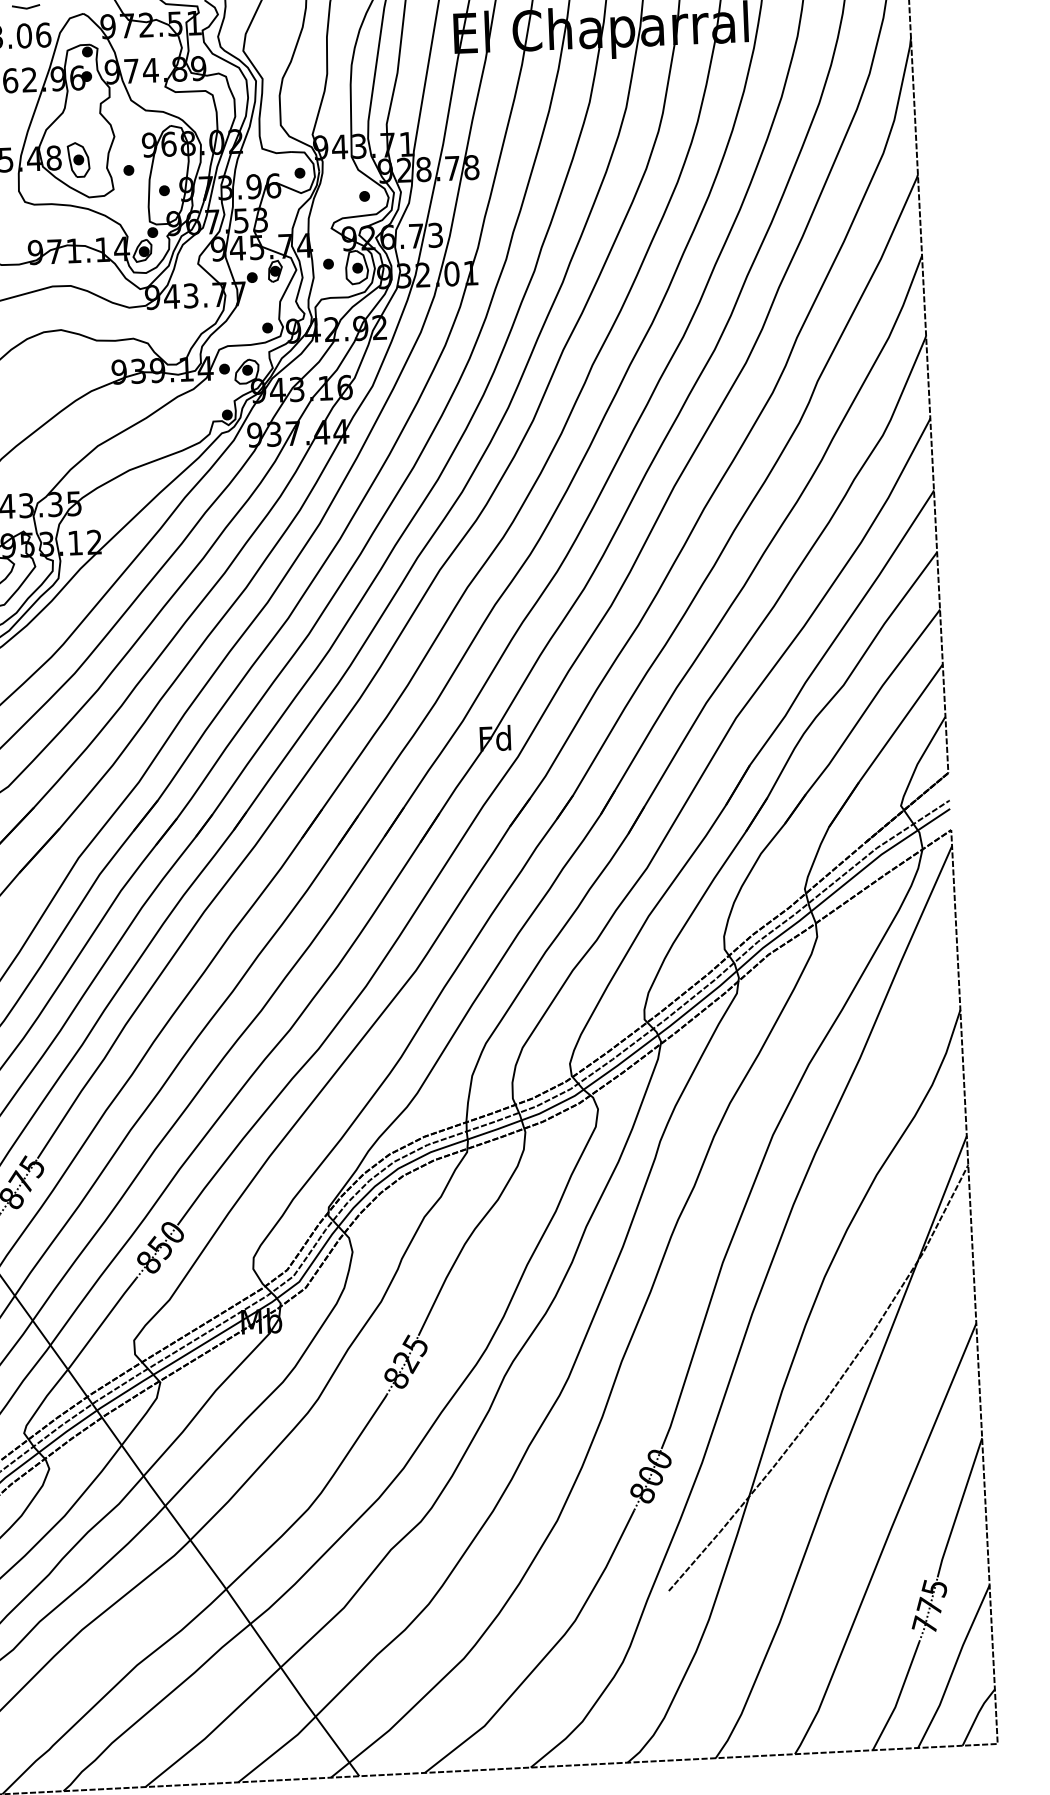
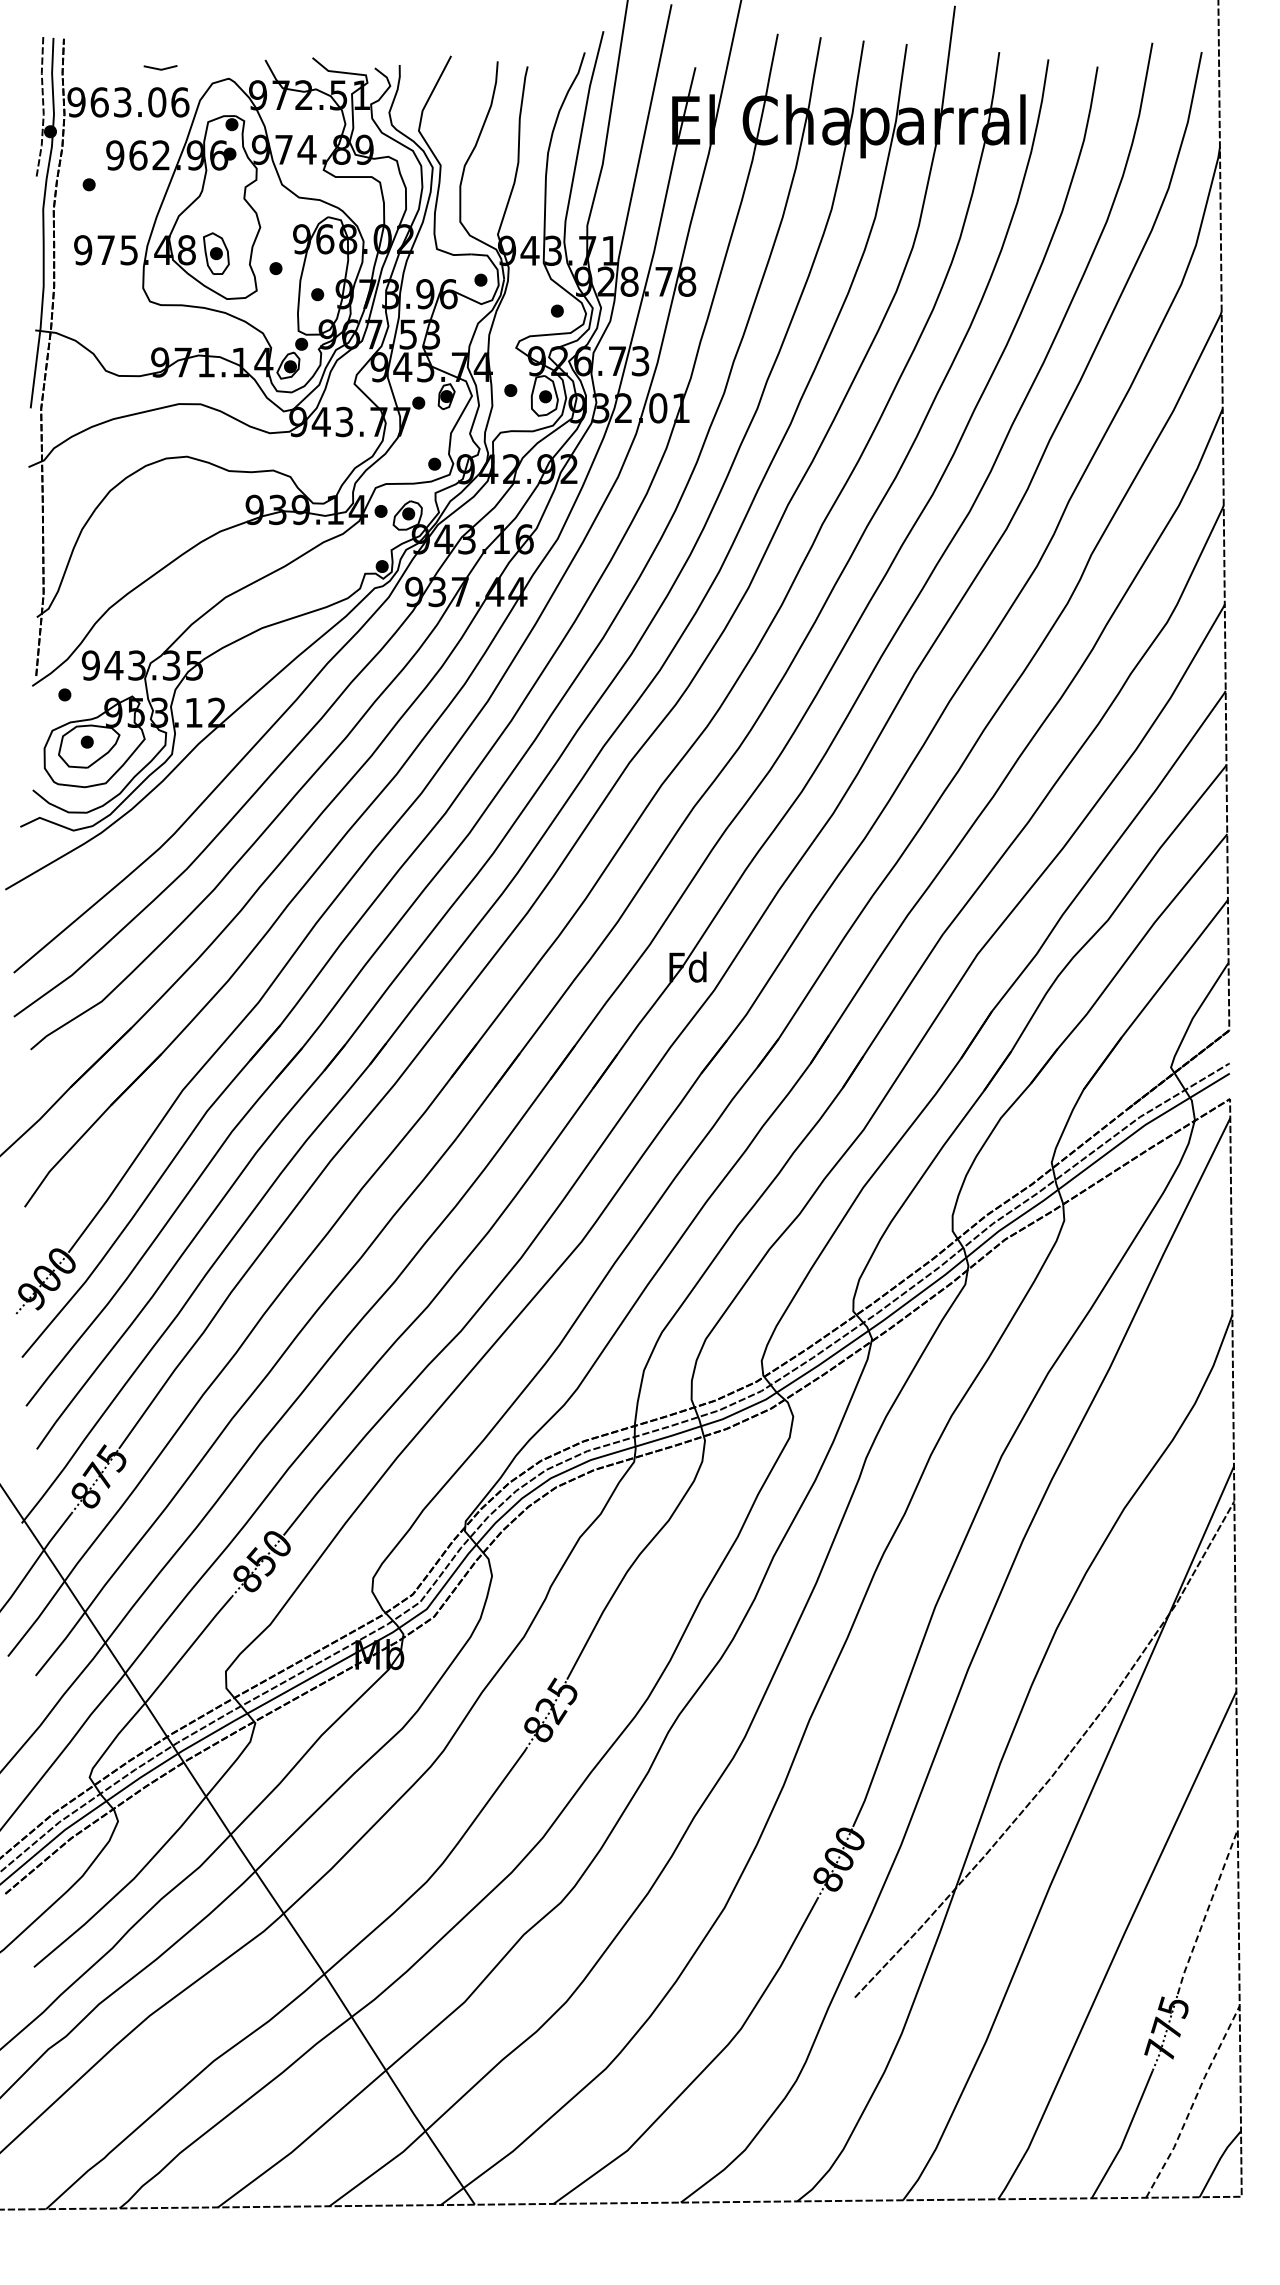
line: (959, 1507) -> (1207, 1911), solid -> dashed
line: (954, 1667) -> (1193, 2102), solid -> dashed

